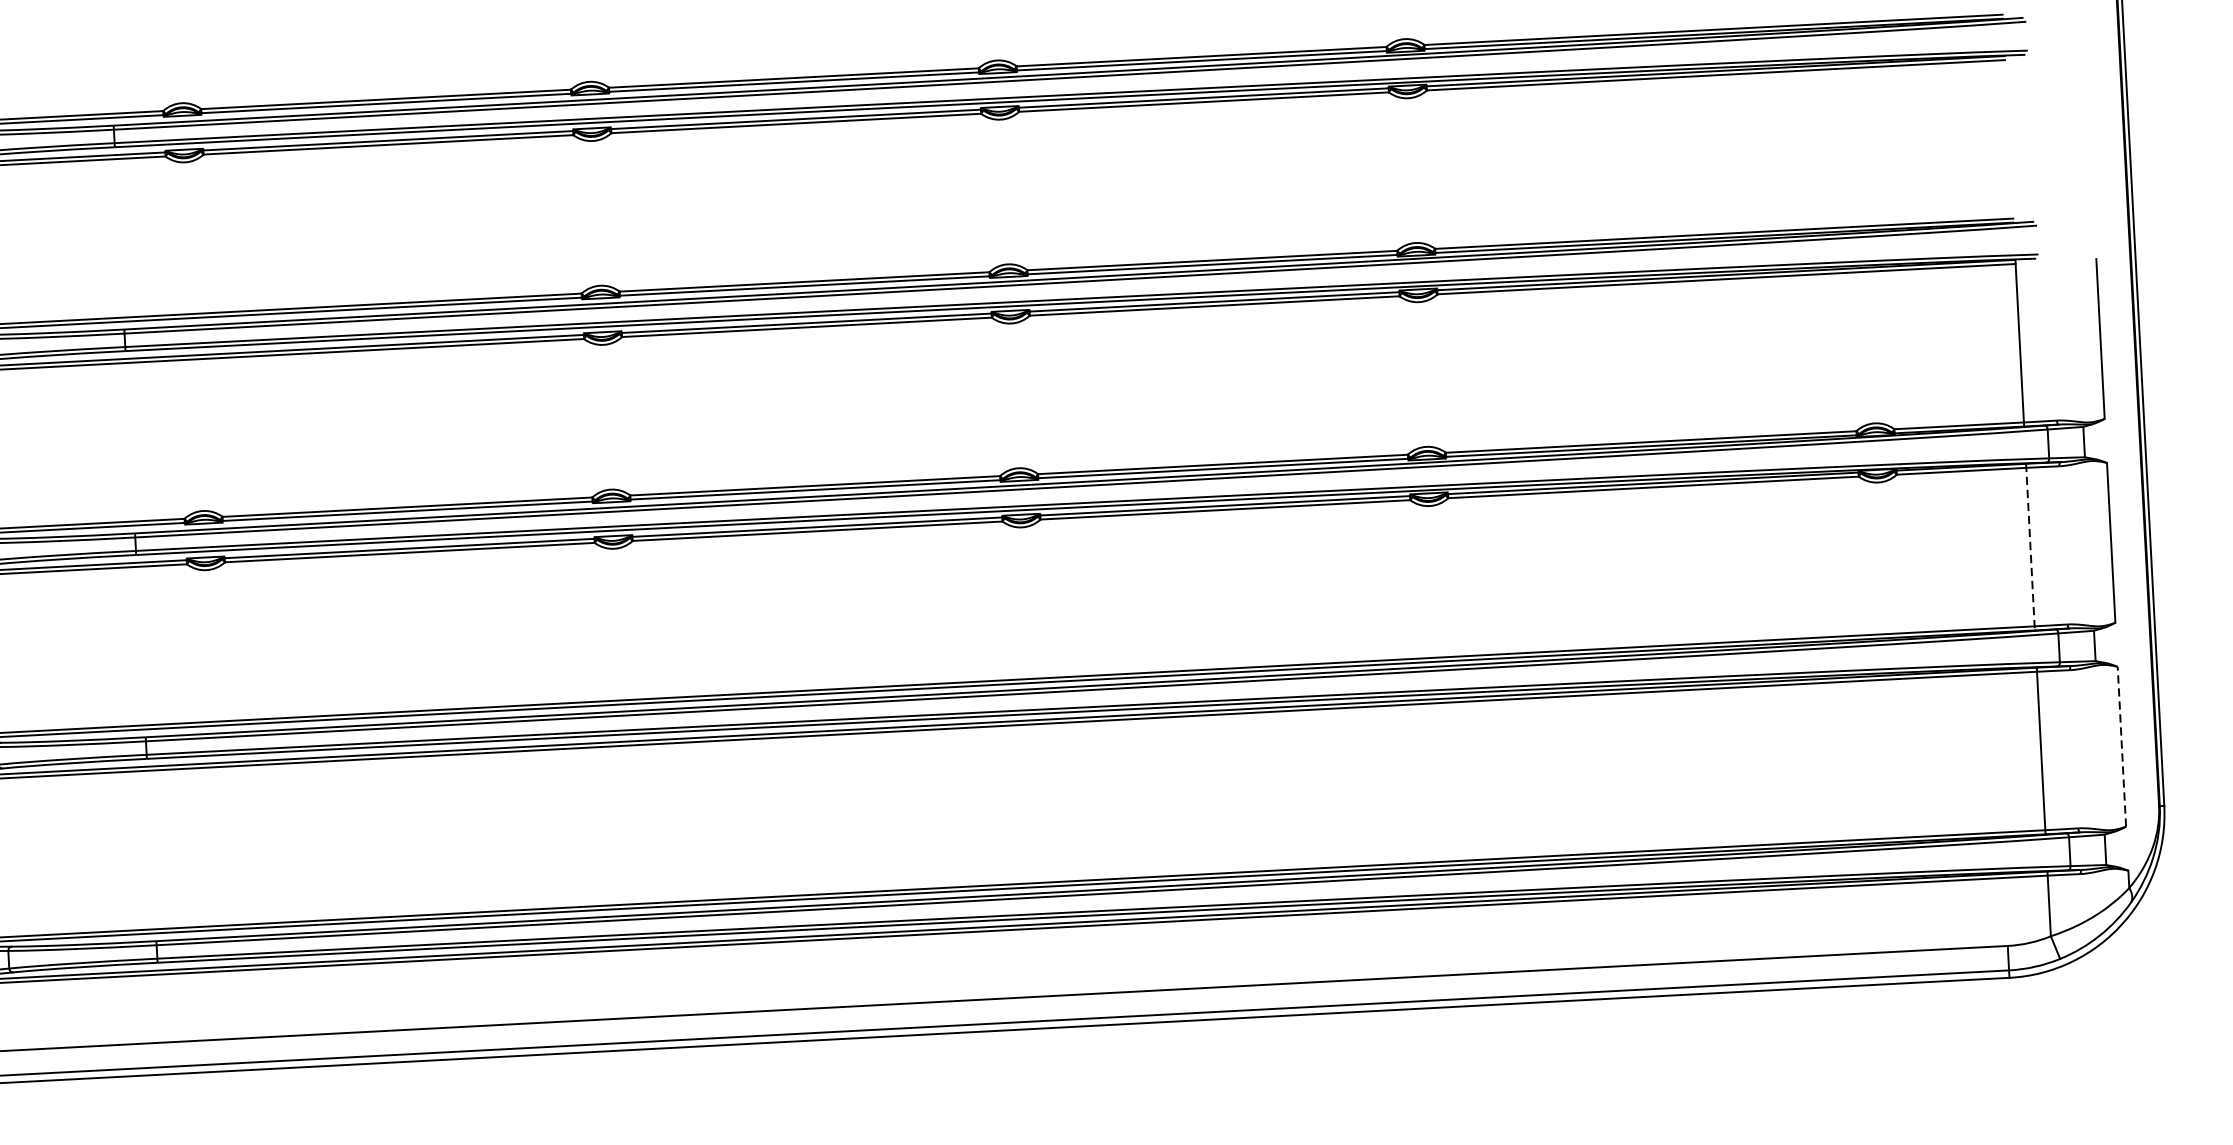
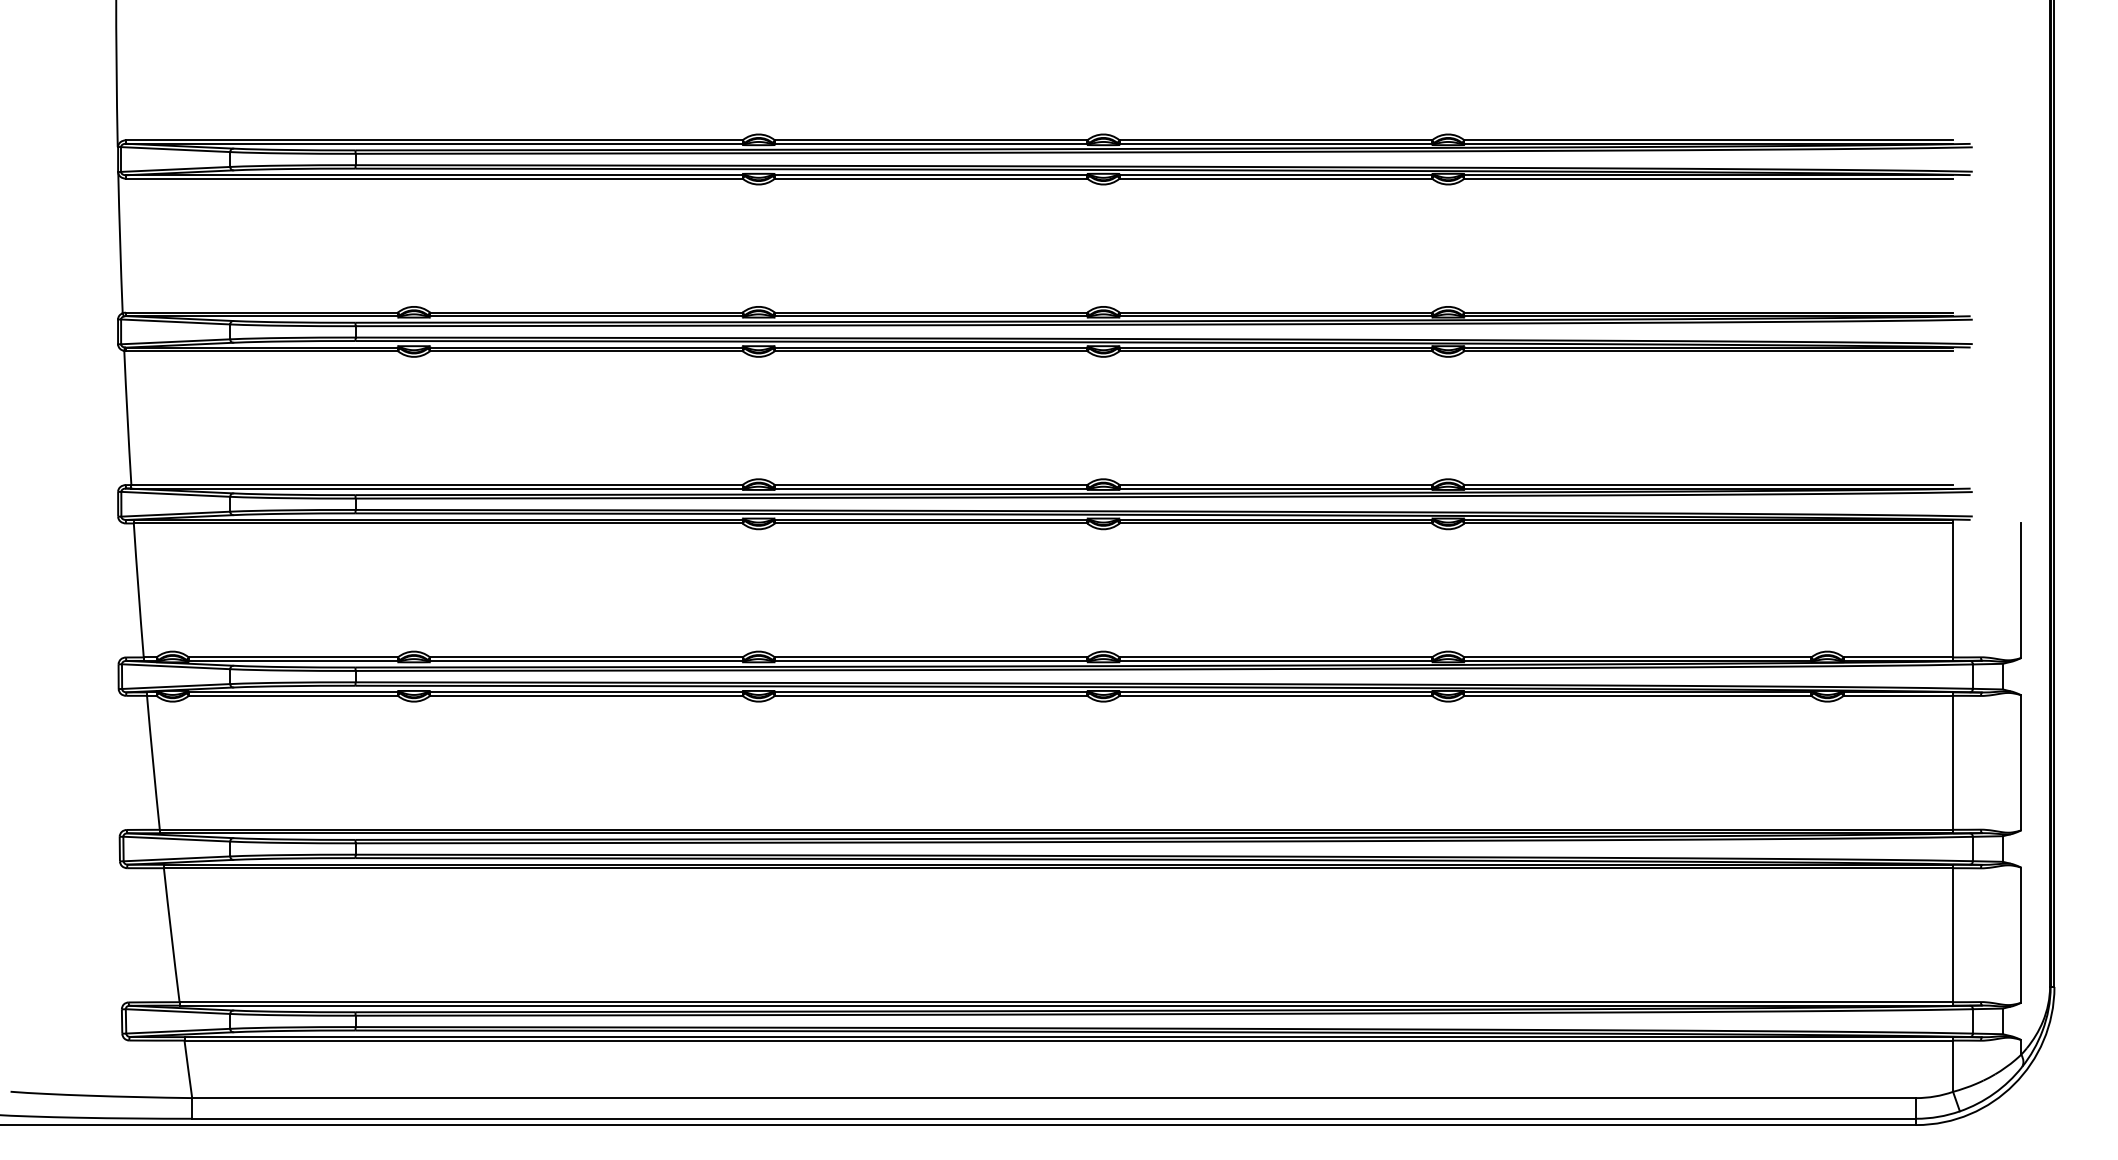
line: (2031, 547) -> (1953, 763), dashed -> solid
line: (2122, 747) -> (2021, 935), dashed -> solid

